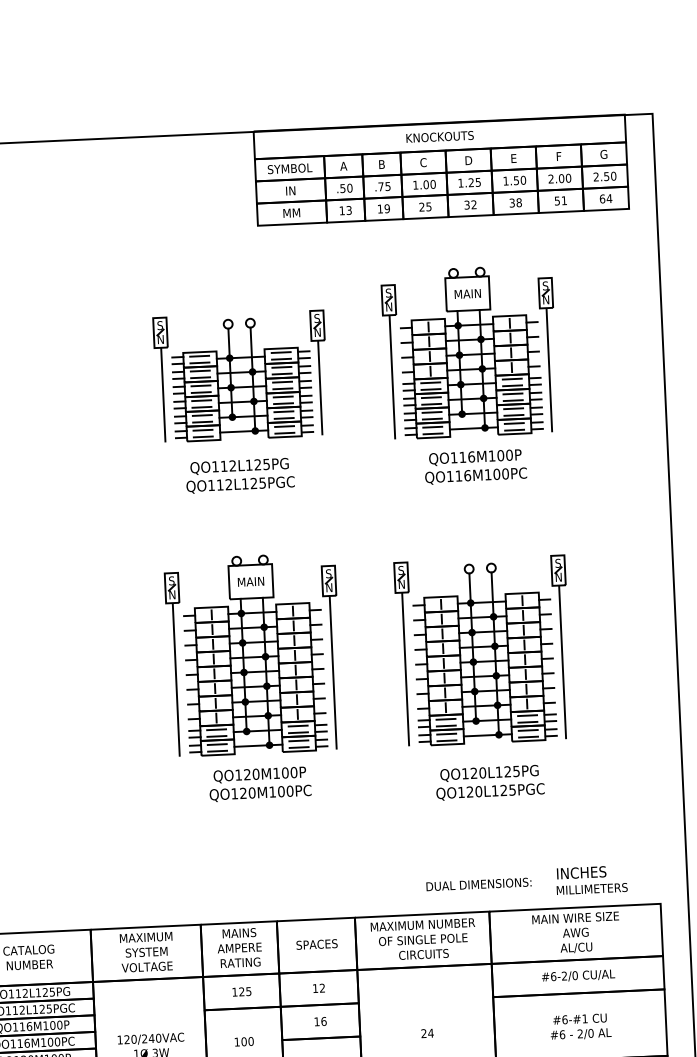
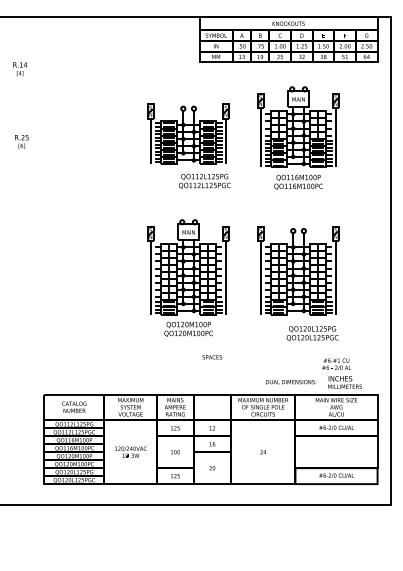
text: (239, 475) -> (204, 181), moved
text: (489, 782) -> (312, 333), moved
text: (317, 944) -> (212, 357), moved
text: (580, 1027) -> (336, 364), moved

